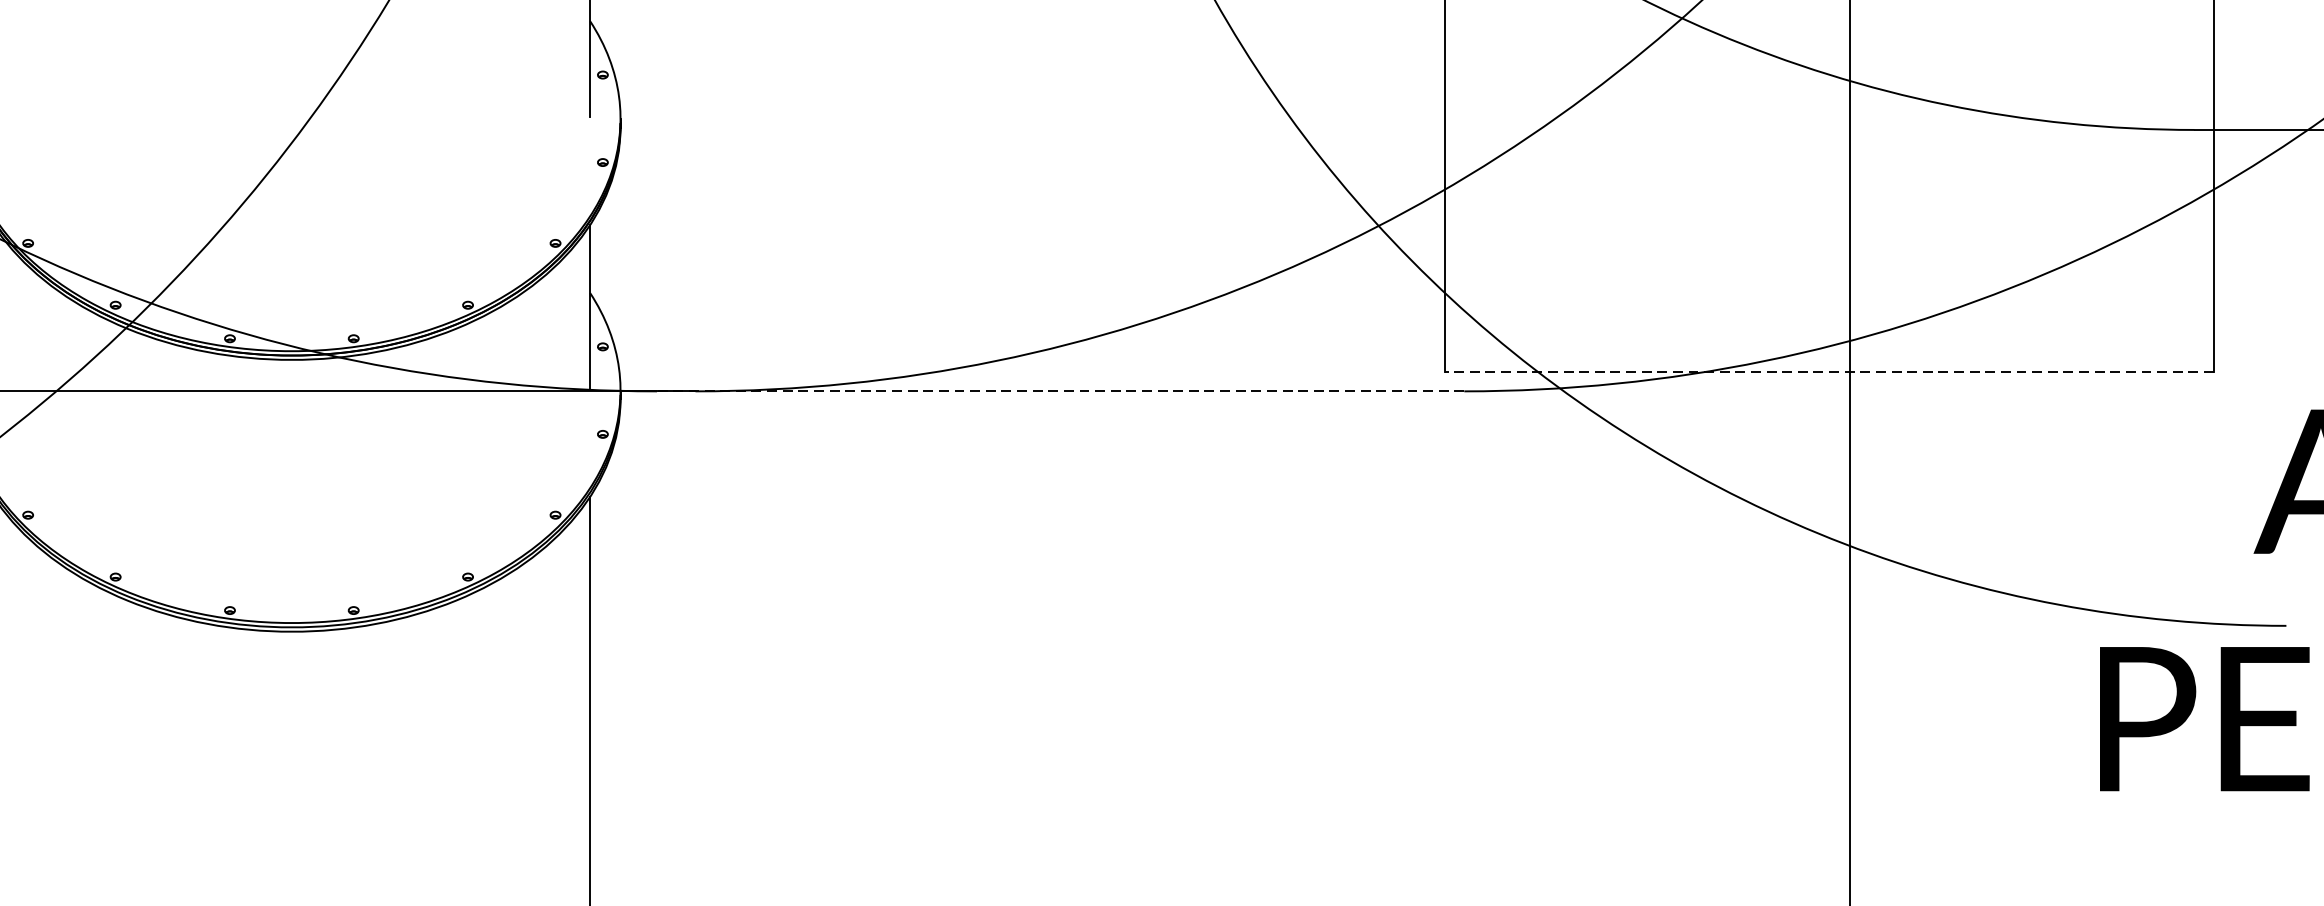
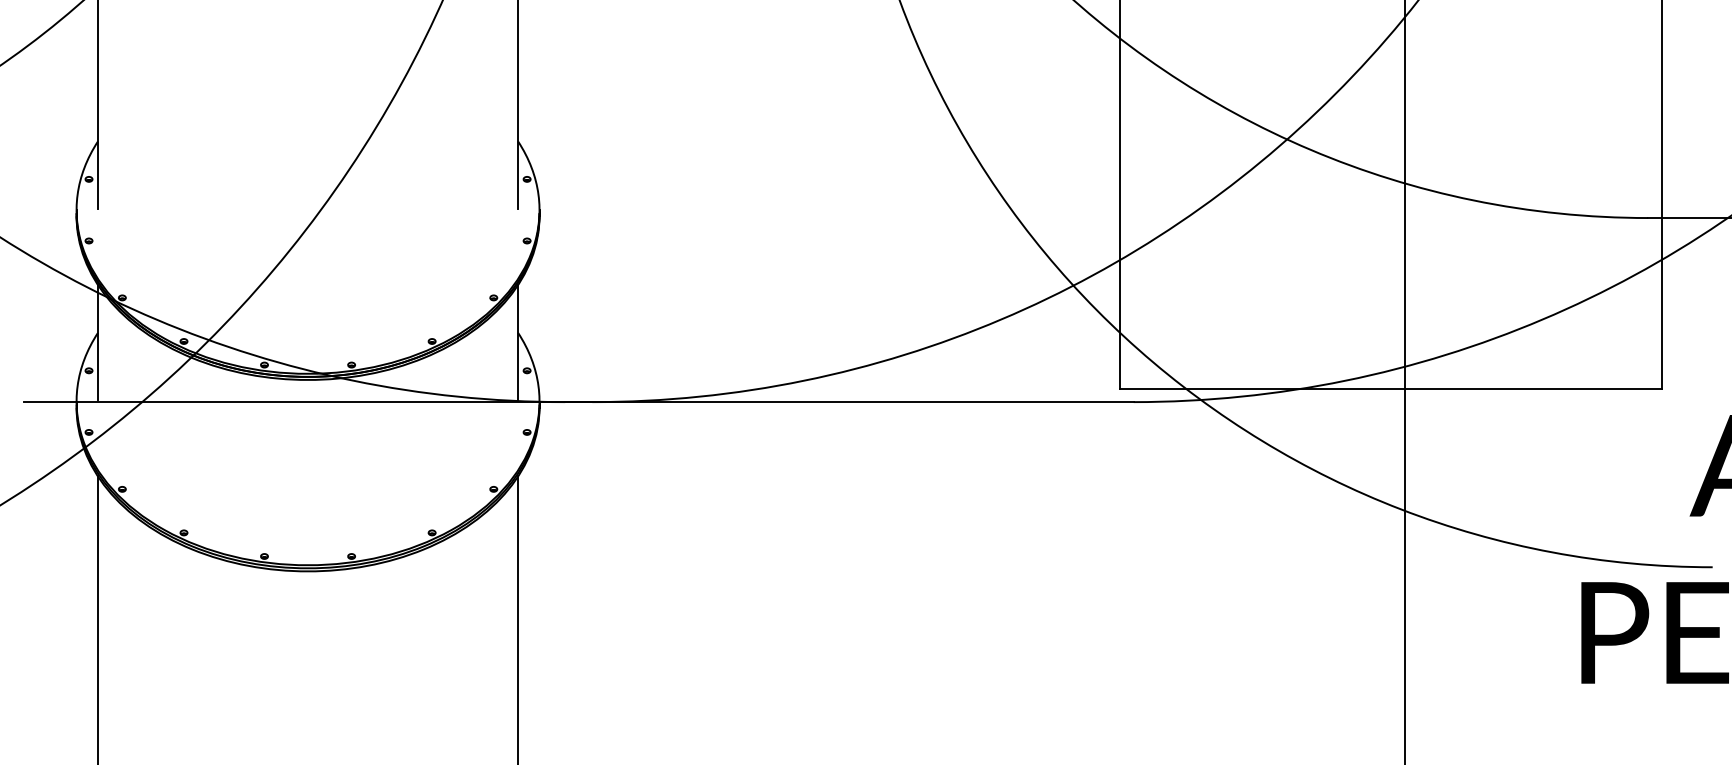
line: (1828, 372) -> (1390, 388), dashed -> solid
line: (1059, 391) -> (848, 402), dashed -> solid

